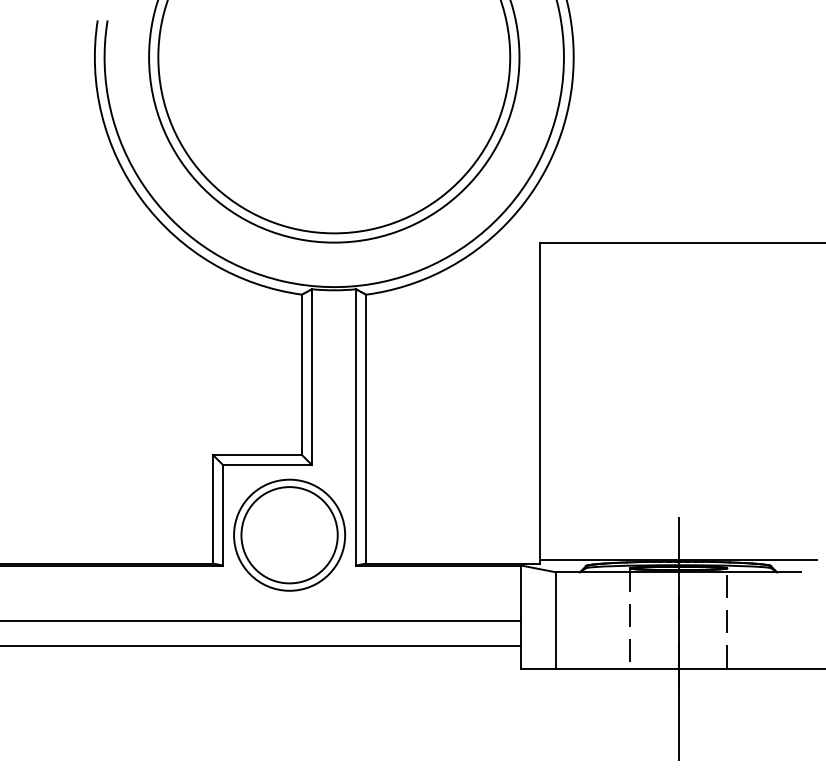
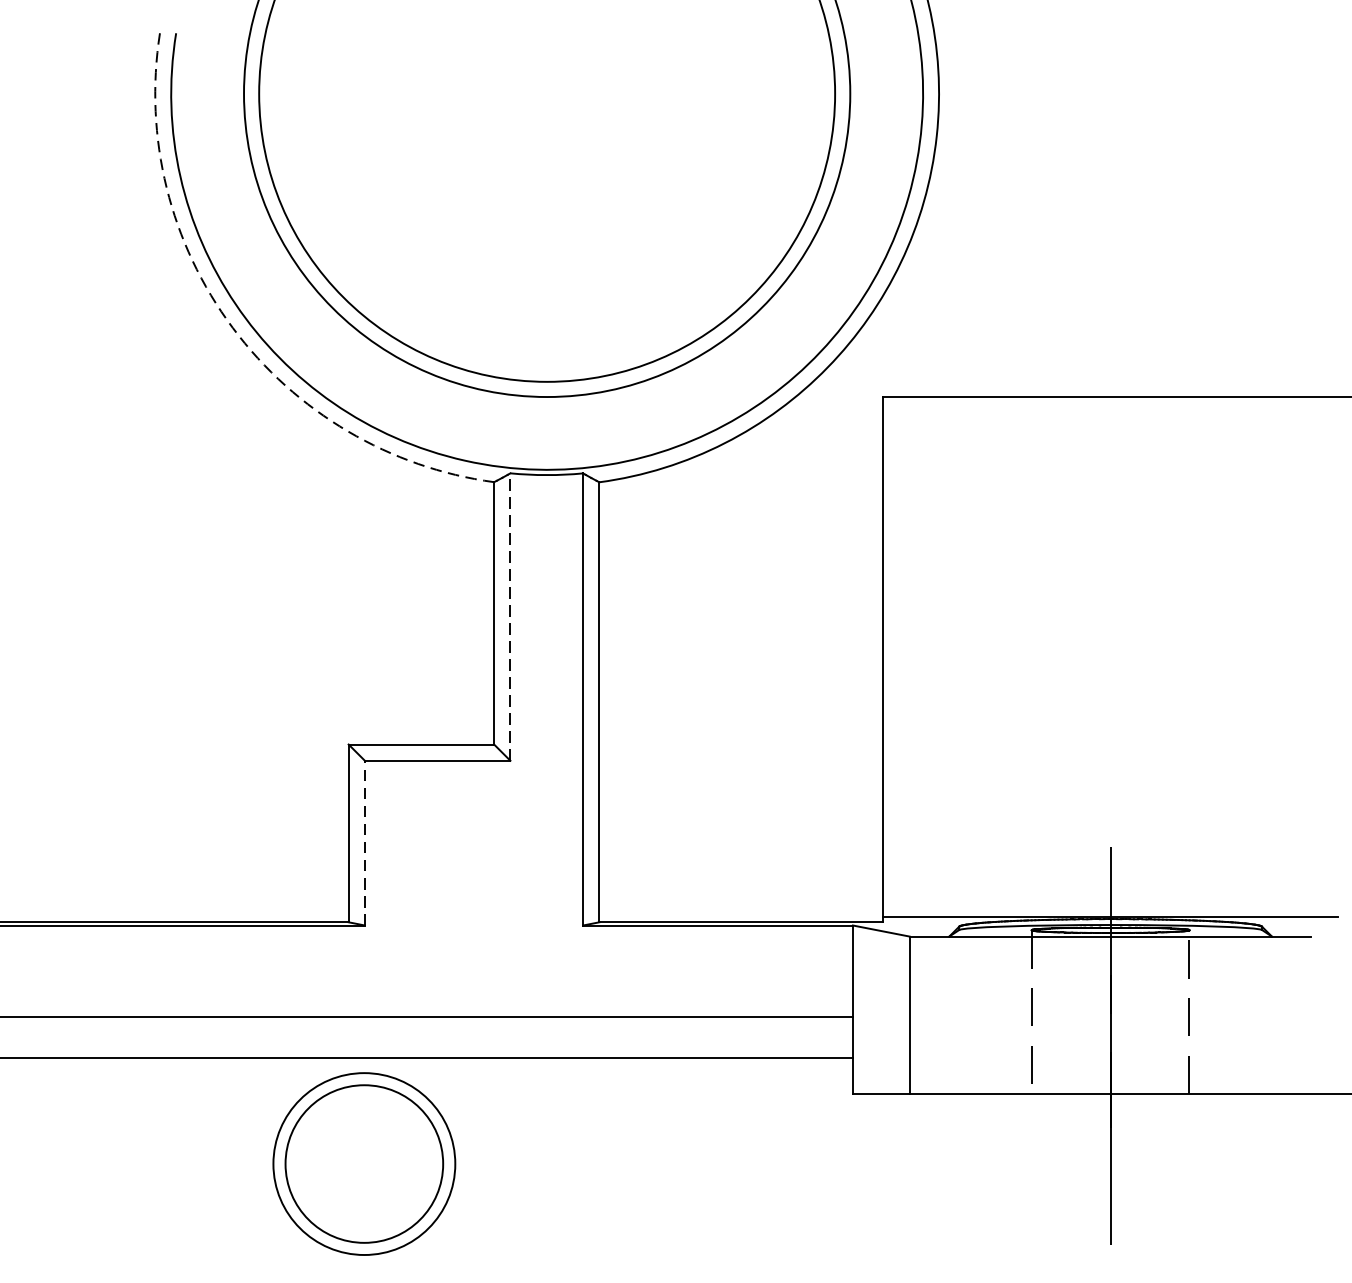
arc: (142, 200) -> (233, 328), solid -> dashed
line: (311, 377) -> (509, 617), solid -> dashed
line: (222, 514) -> (364, 842), solid -> dashed
part: (289, 534) -> (364, 1162), moved

